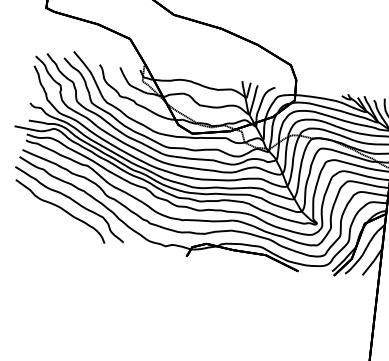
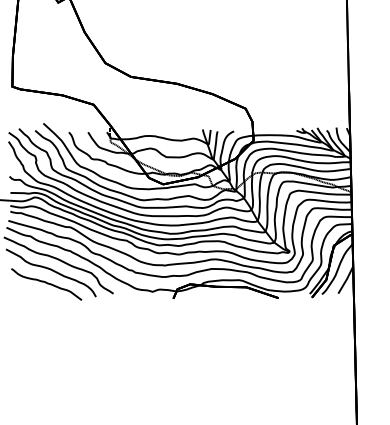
curve: (53, 222) -> (46, 283), added

